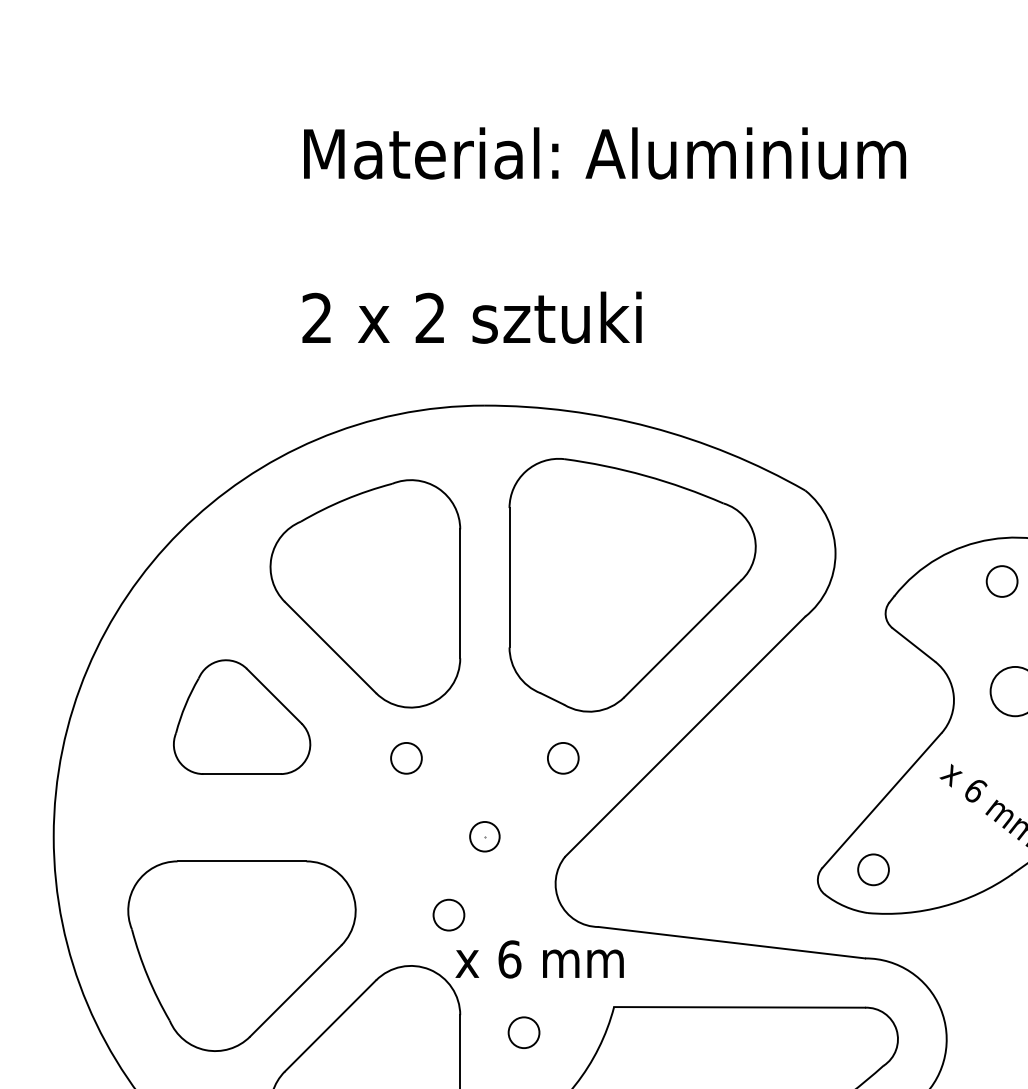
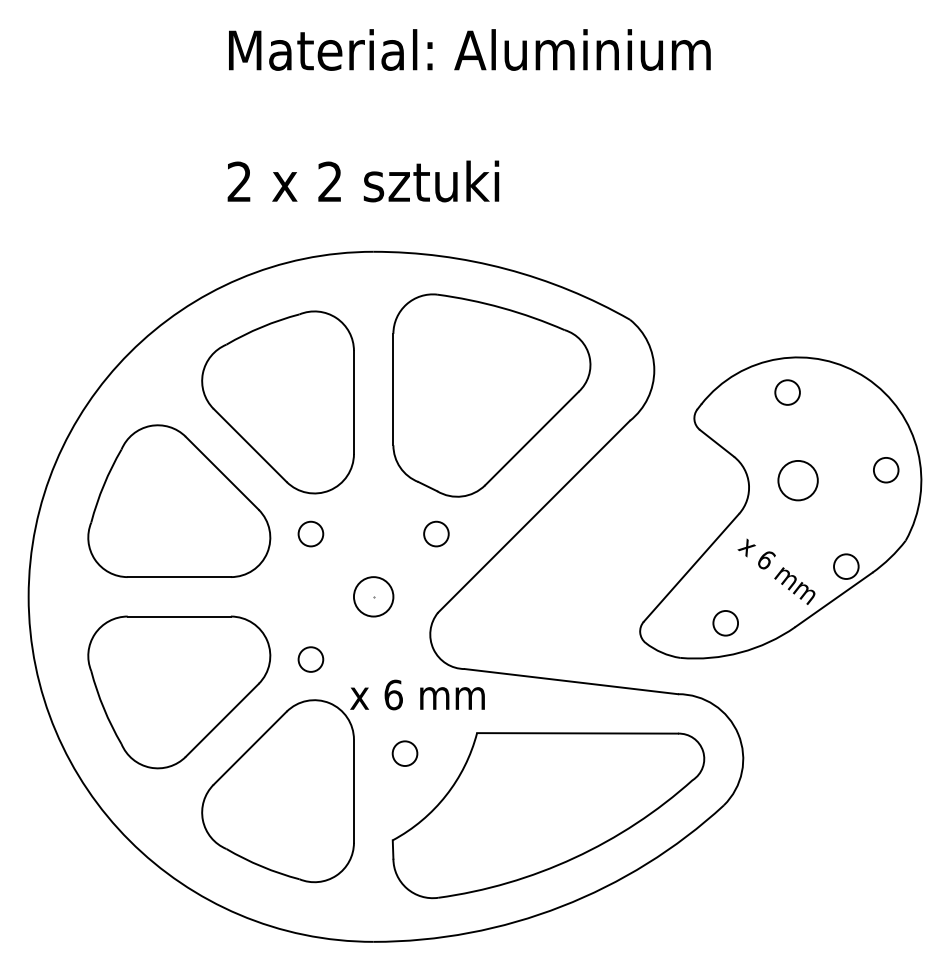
part: (242, 716) -> (179, 500), size x1.67
circle: (484, 836) -> (373, 596), size x1.67
circle: (873, 870) -> (725, 623), moved
circle: (448, 915) -> (310, 659), moved

